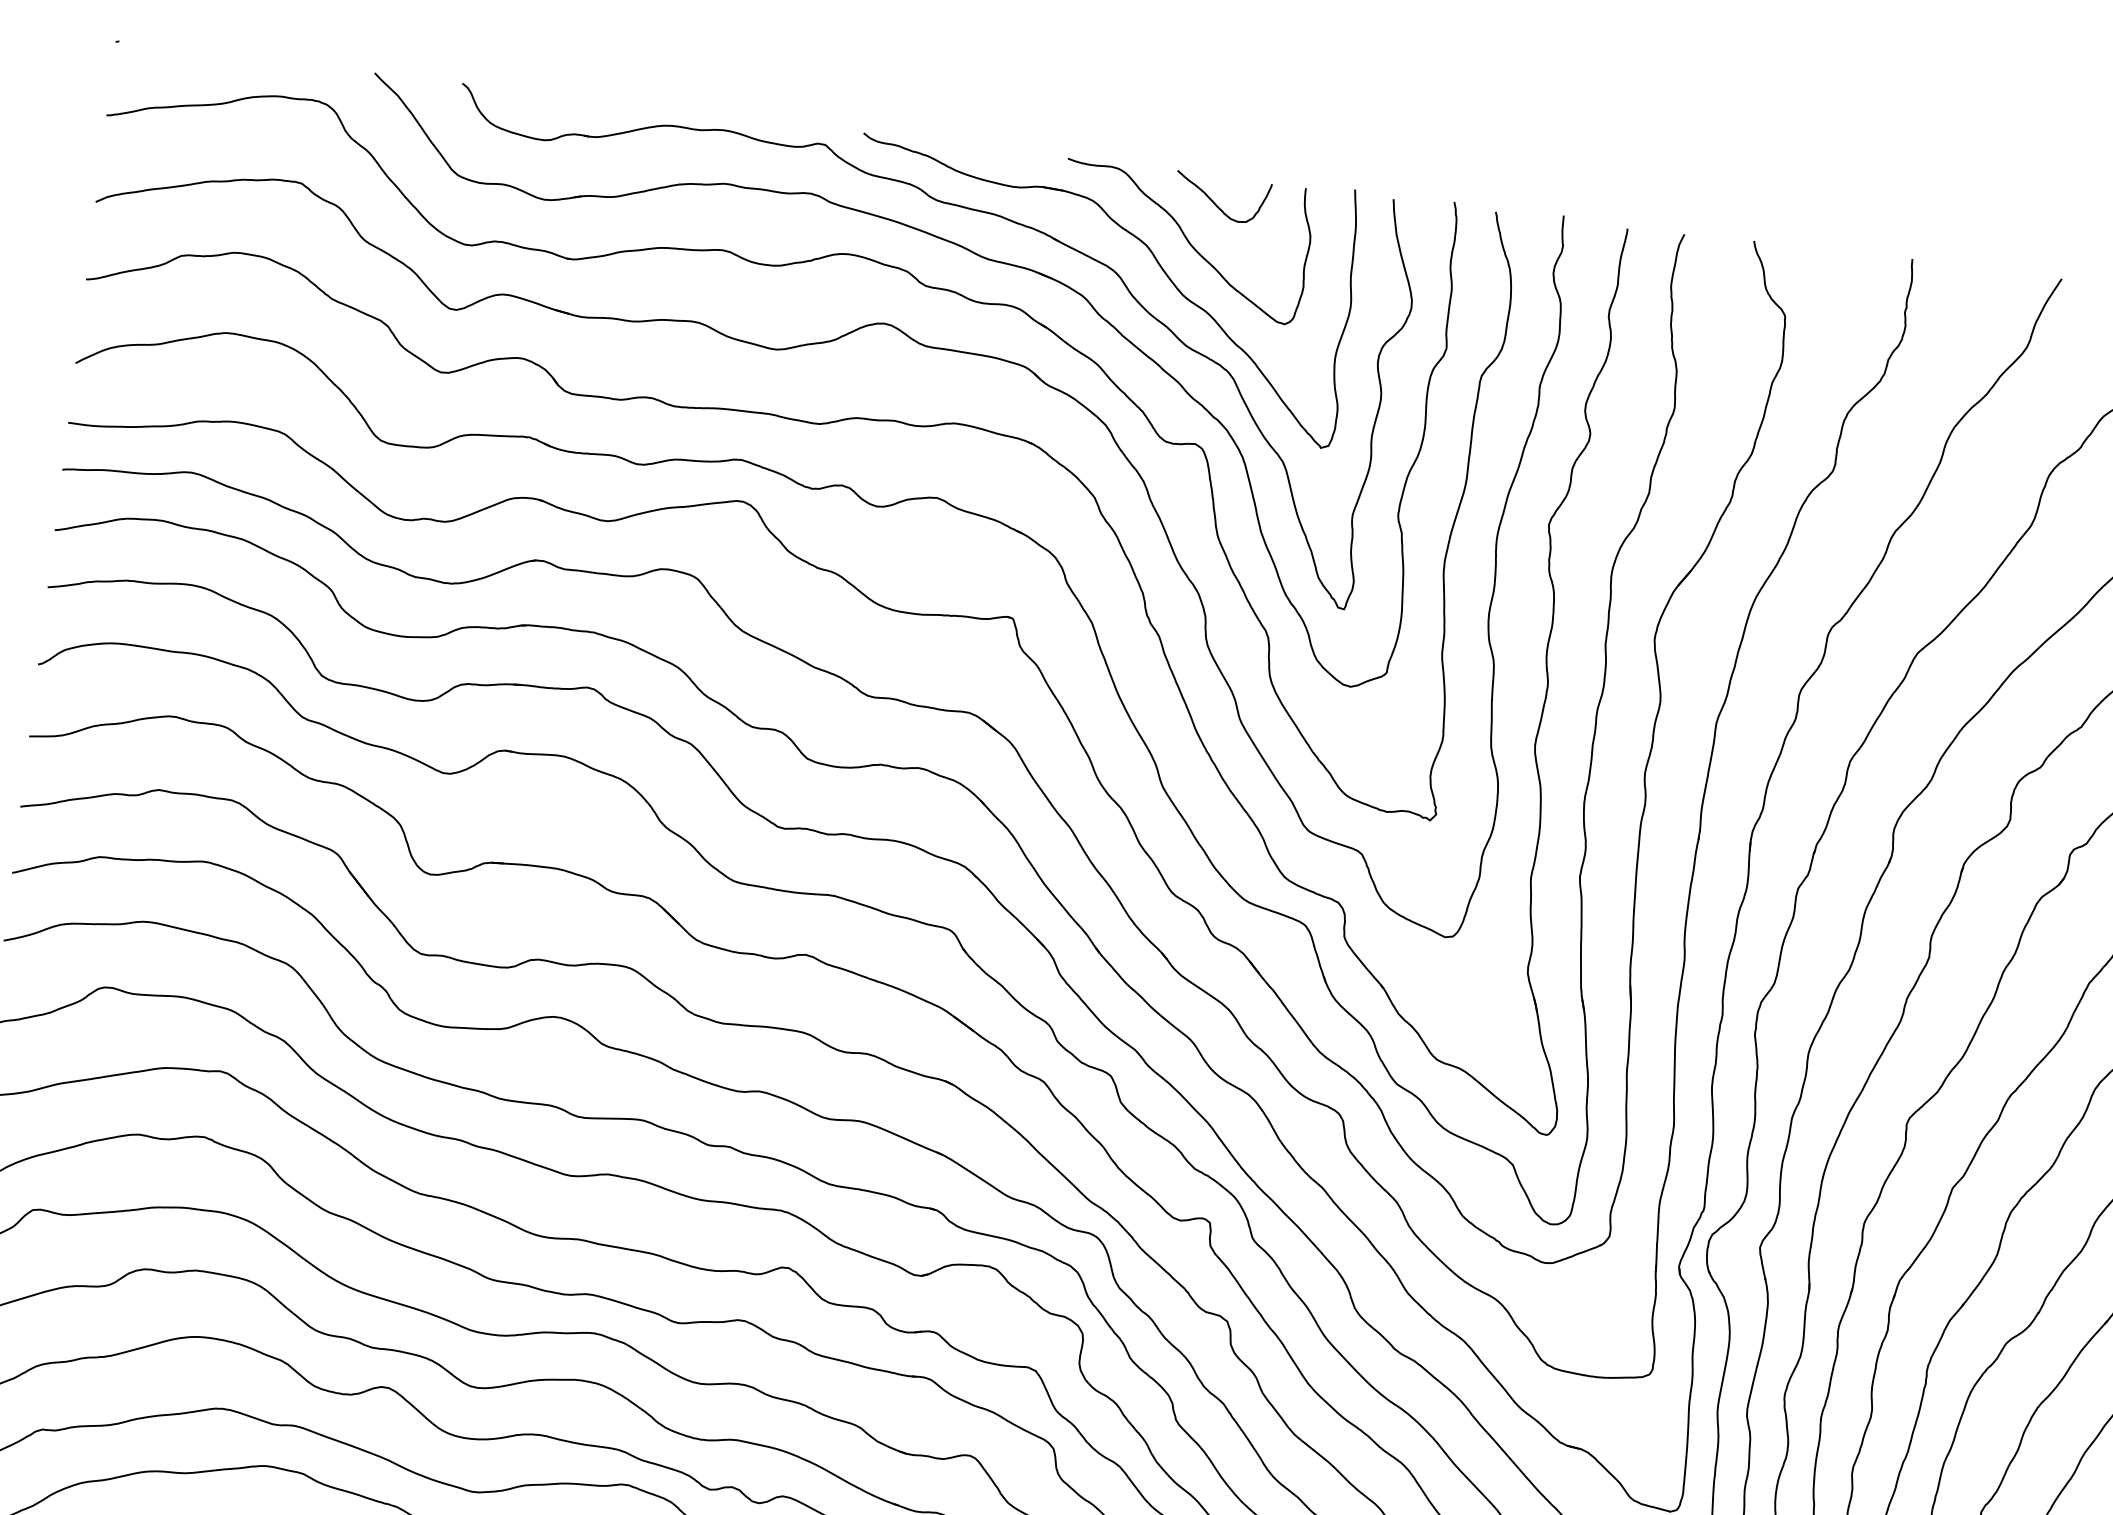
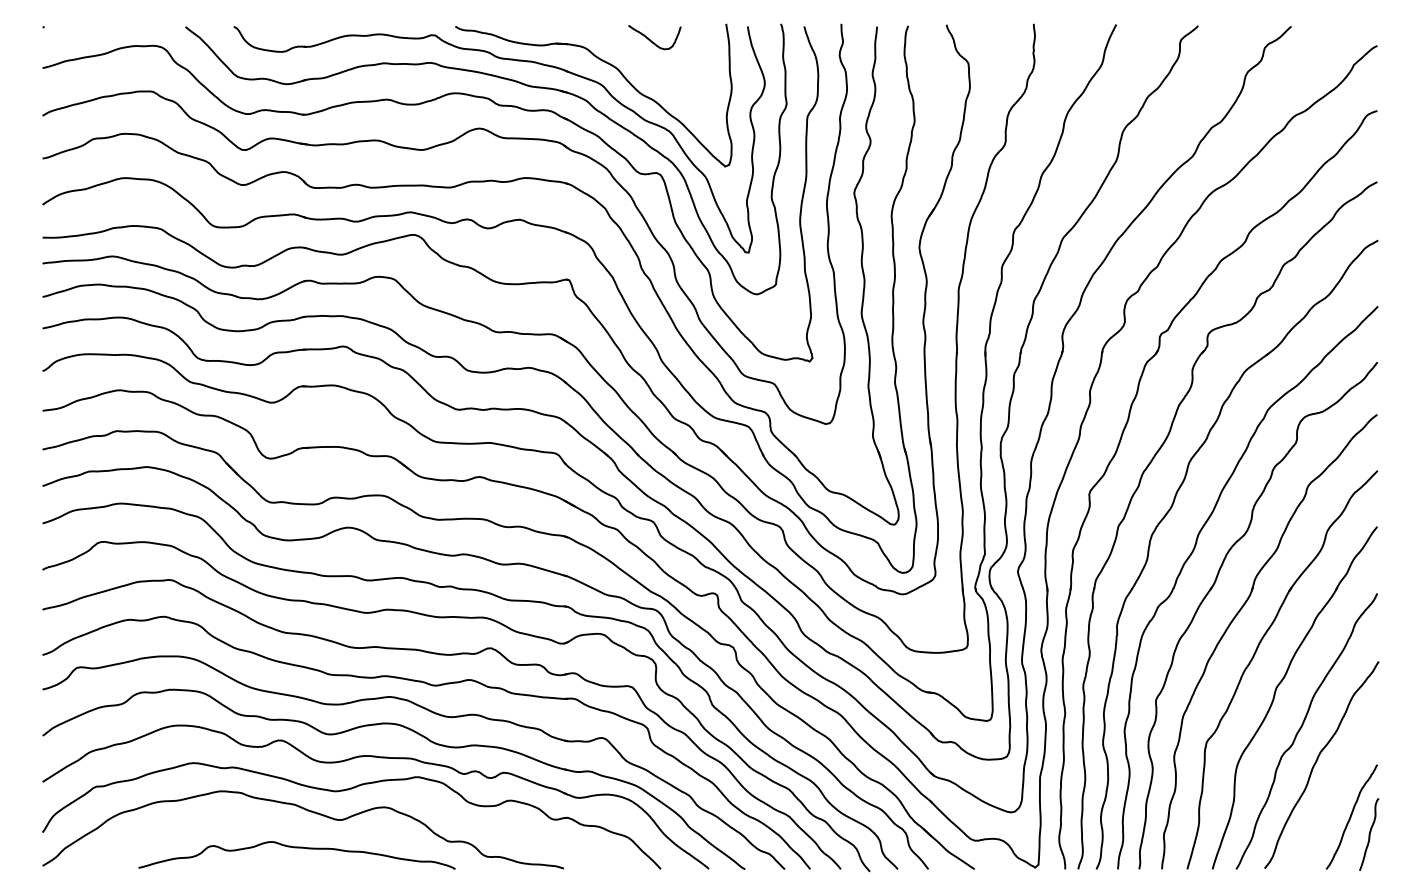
curve: (1185, 239) -> (637, 62), removed

